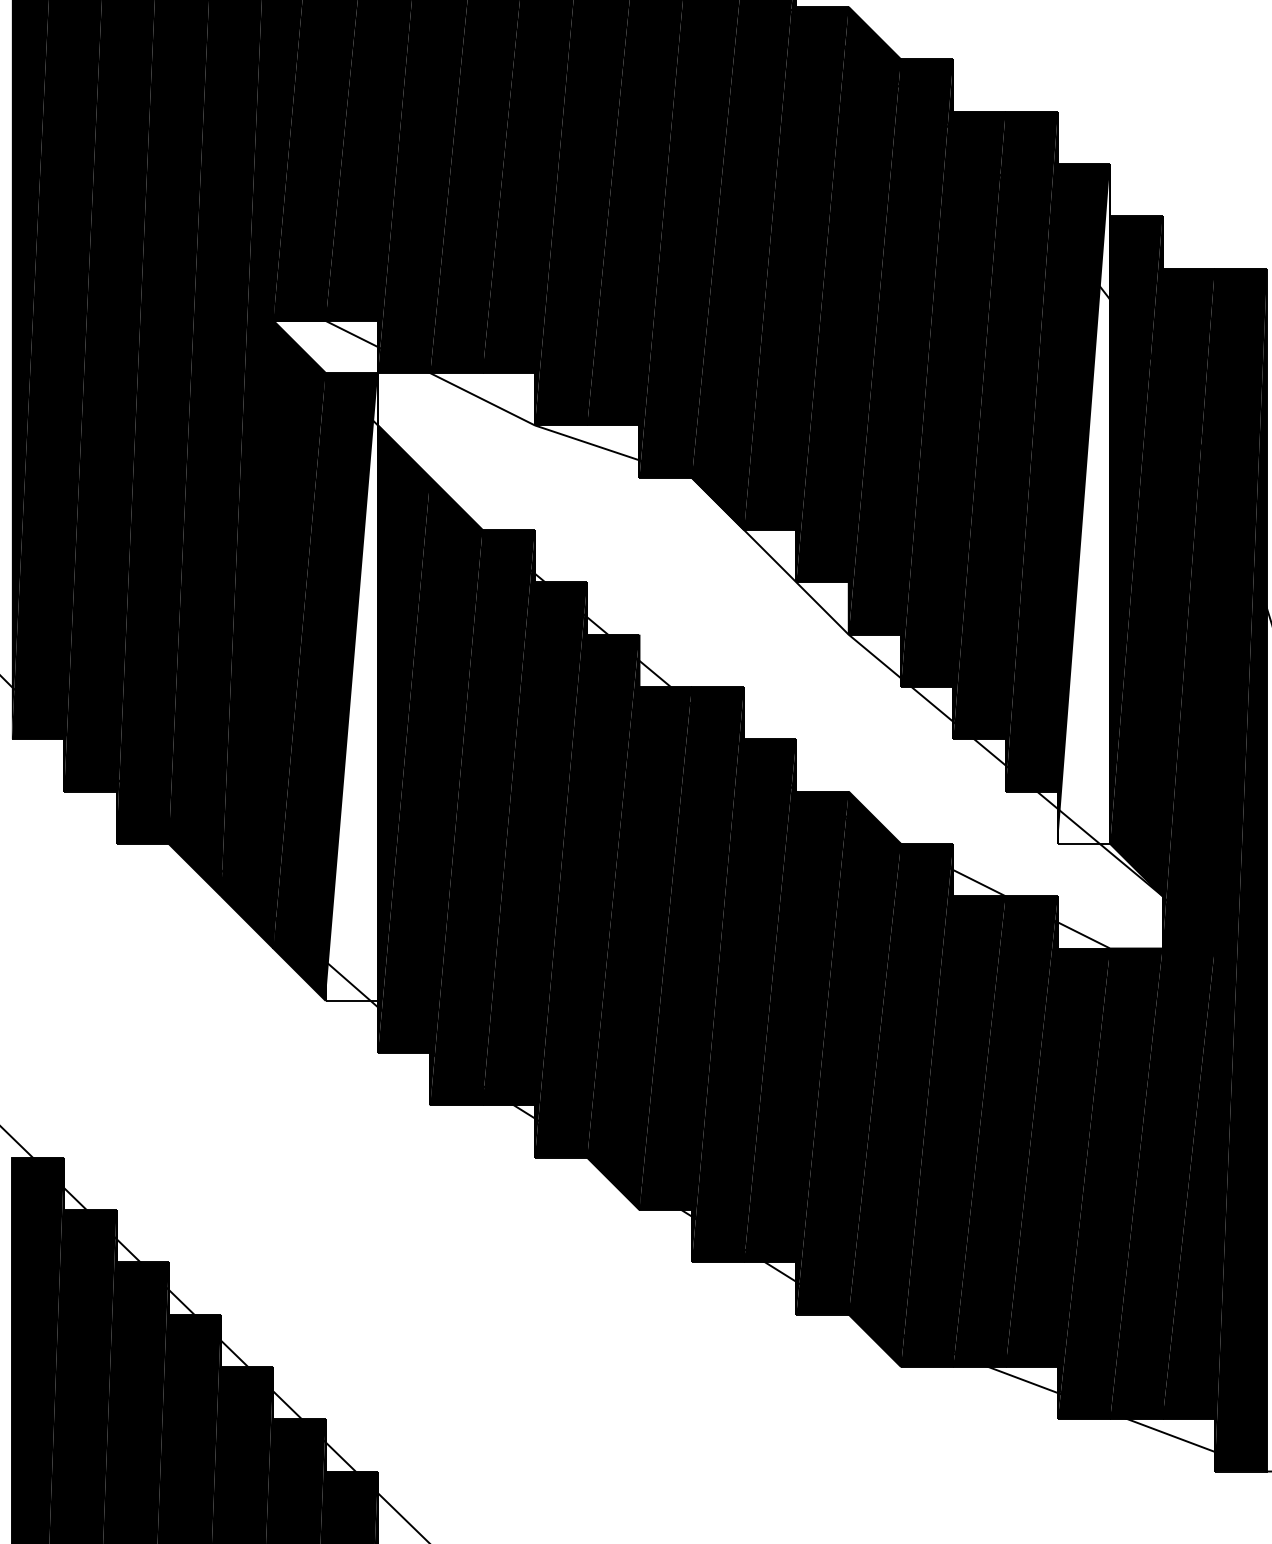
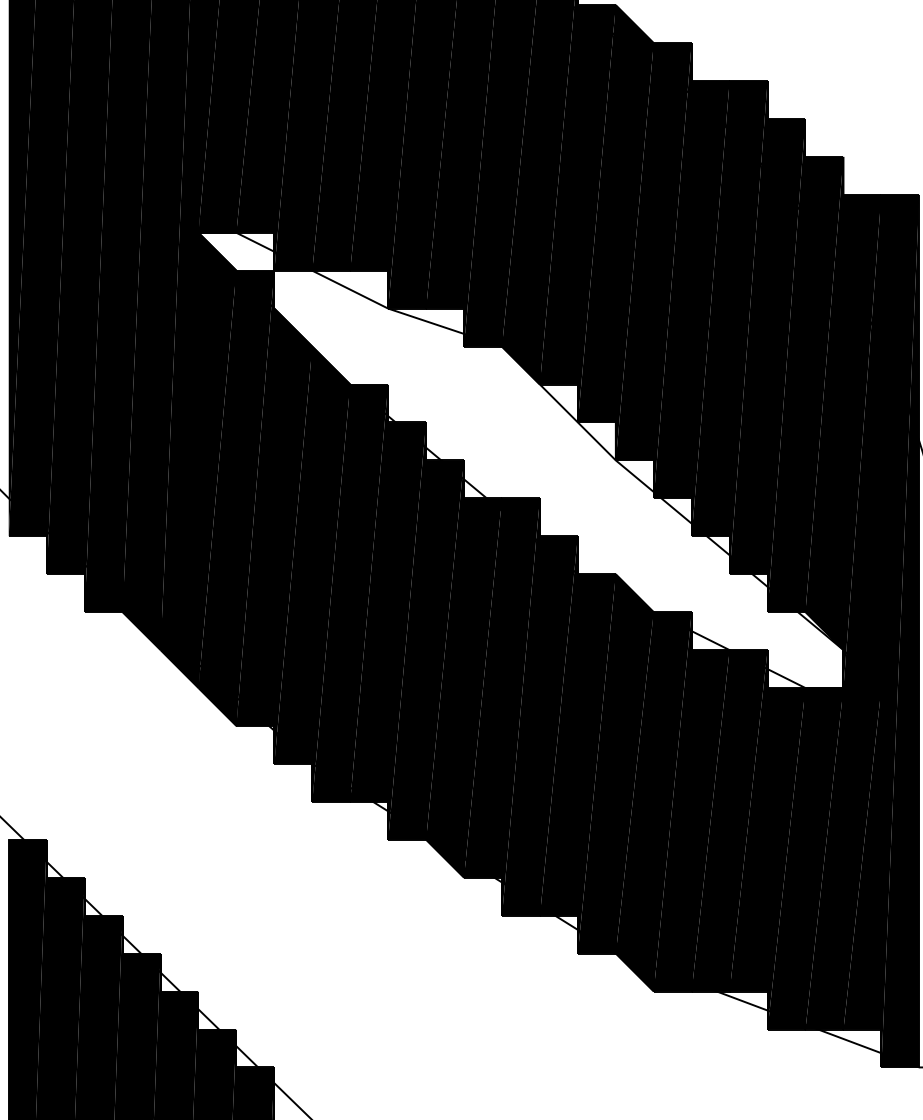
fill: (1083, 503) -> (786, 365), added
fill: (351, 686) -> (255, 497), added

